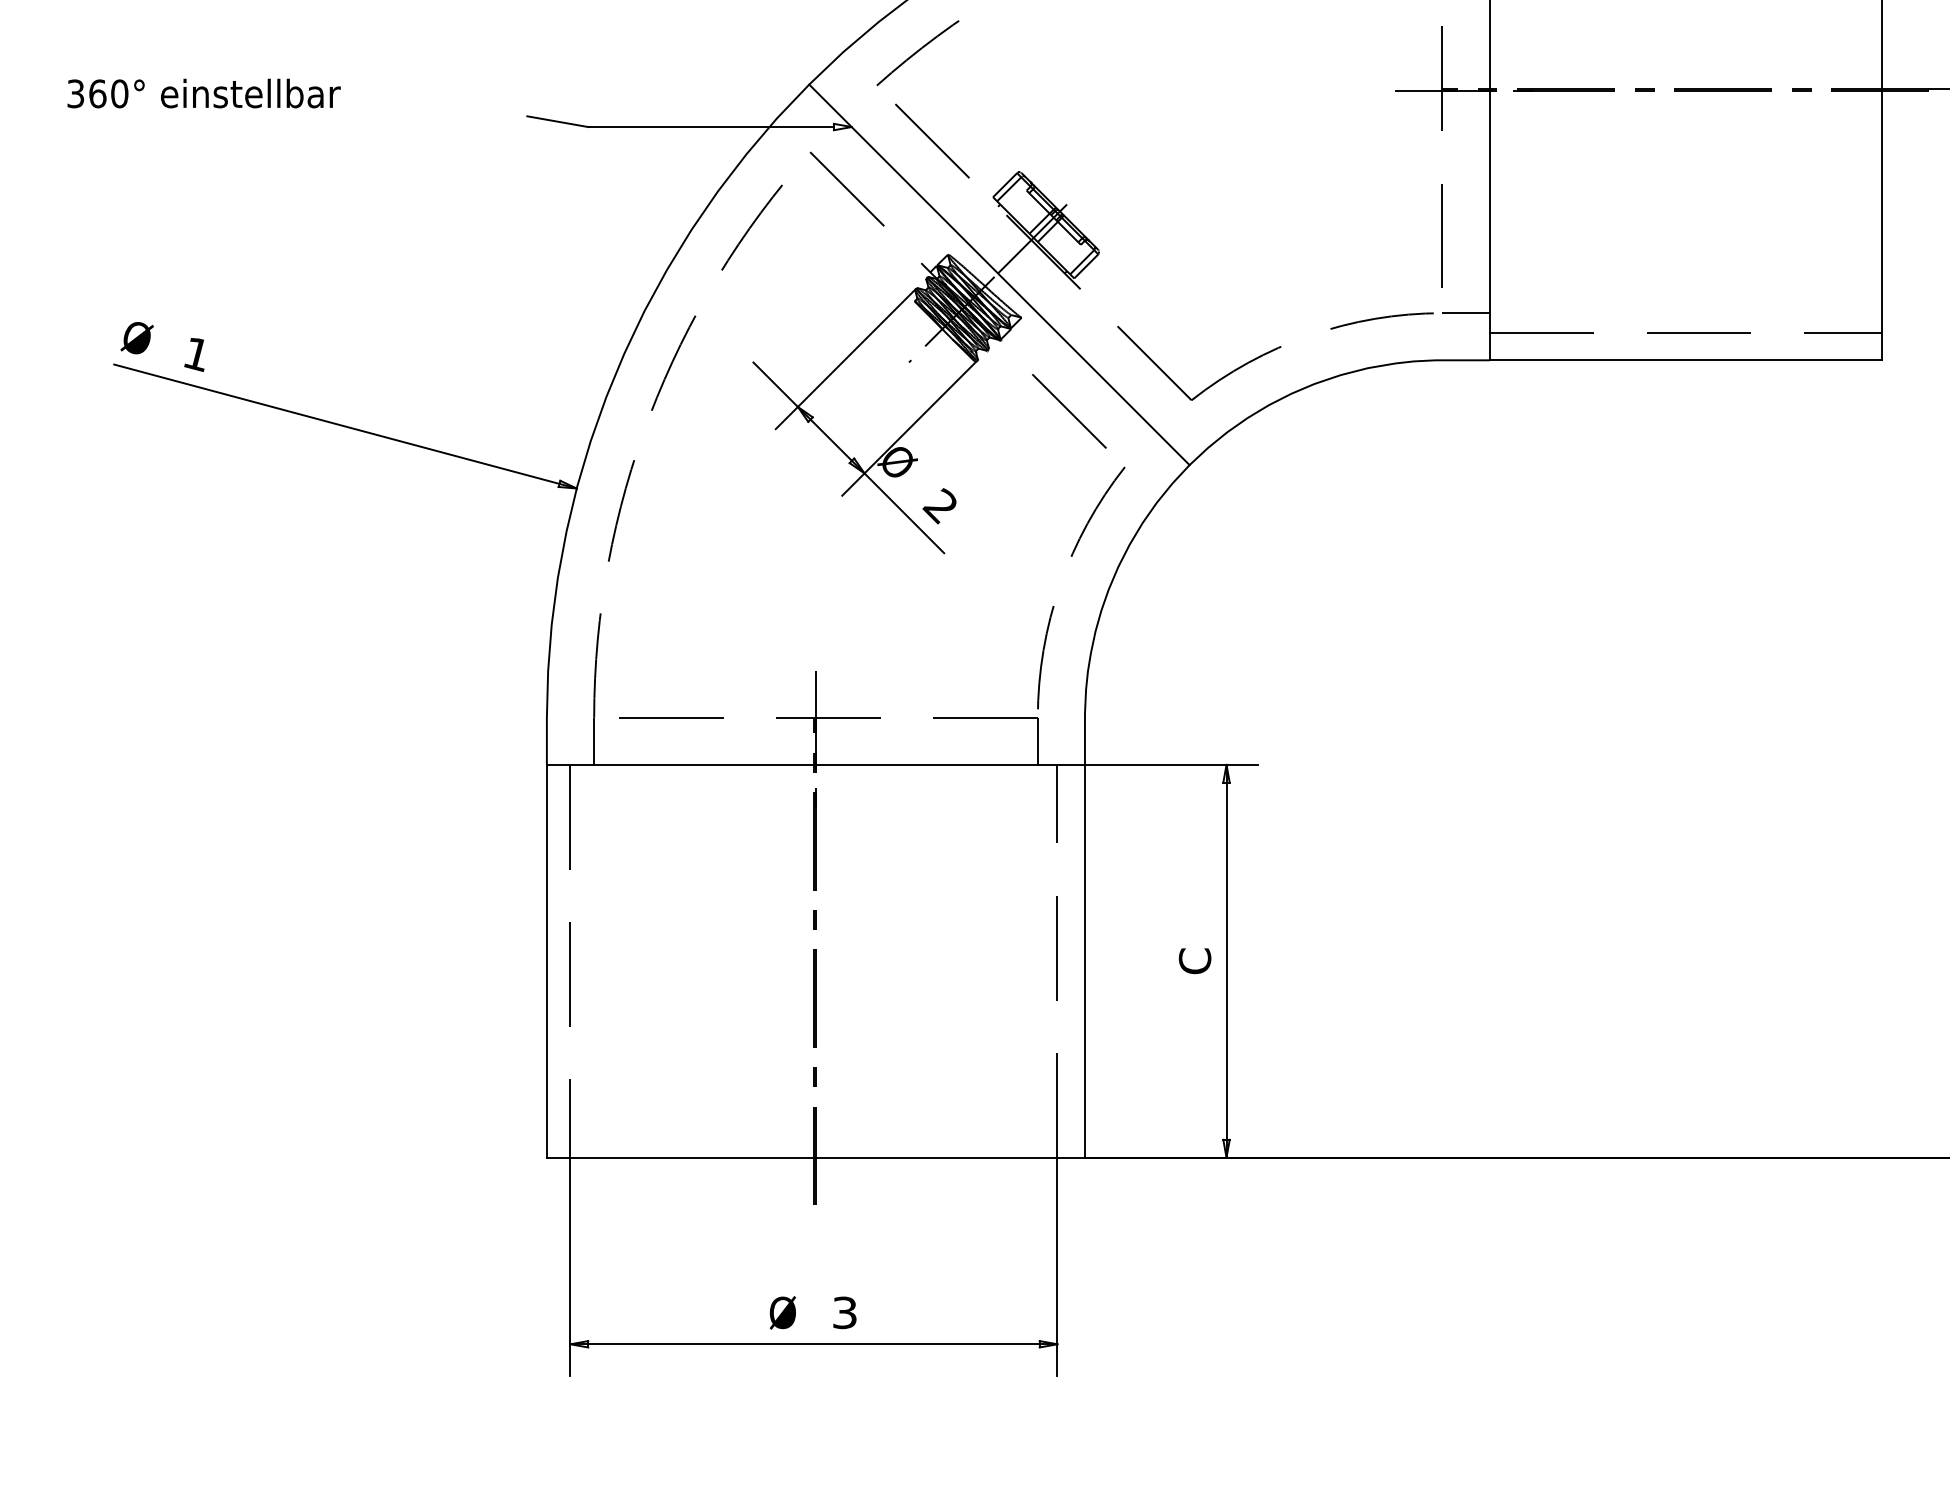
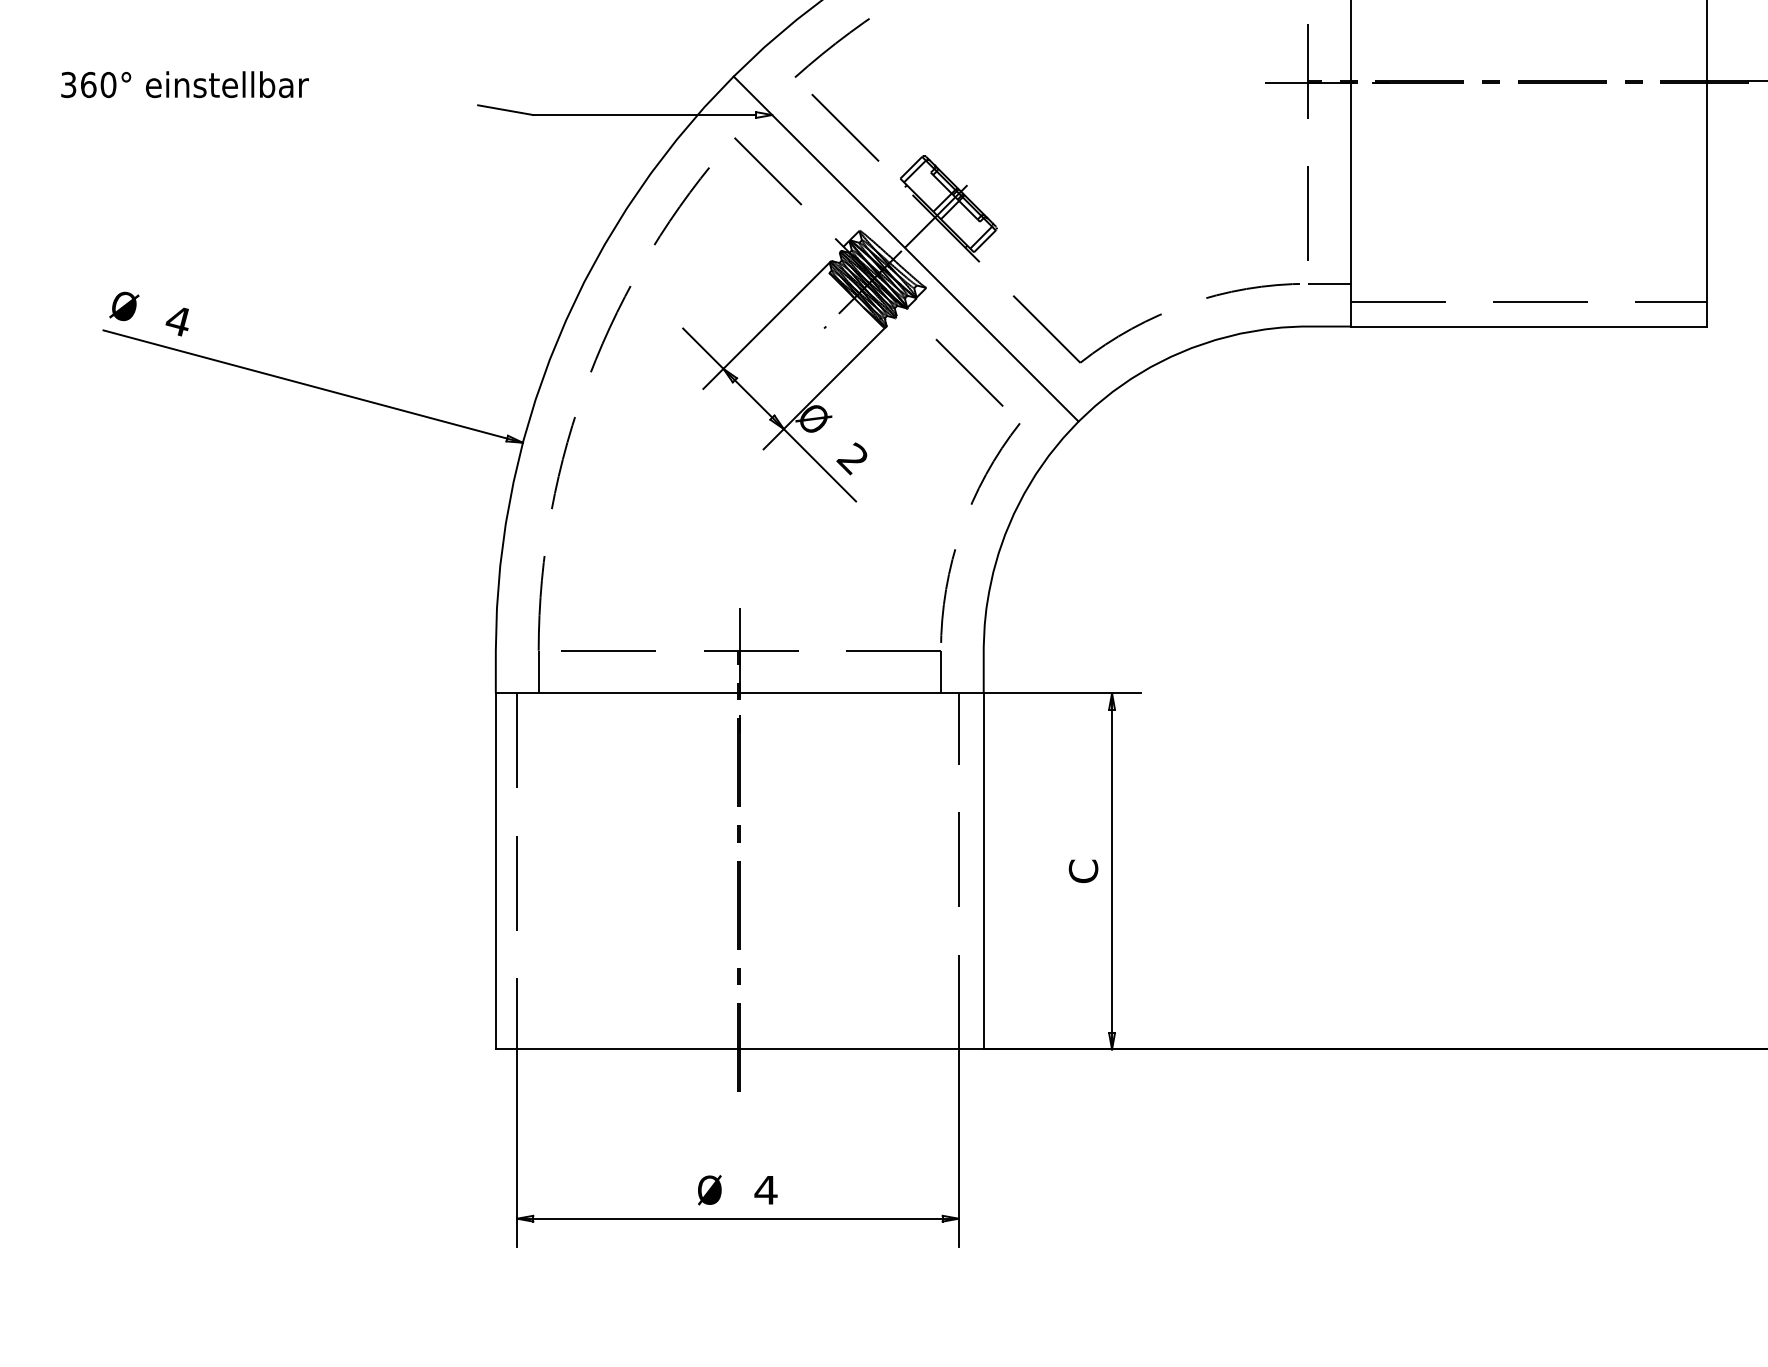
text: (194, 354) -> (176, 321), 1 -> 4
text: (844, 1312) -> (765, 1189), 3 -> 4

